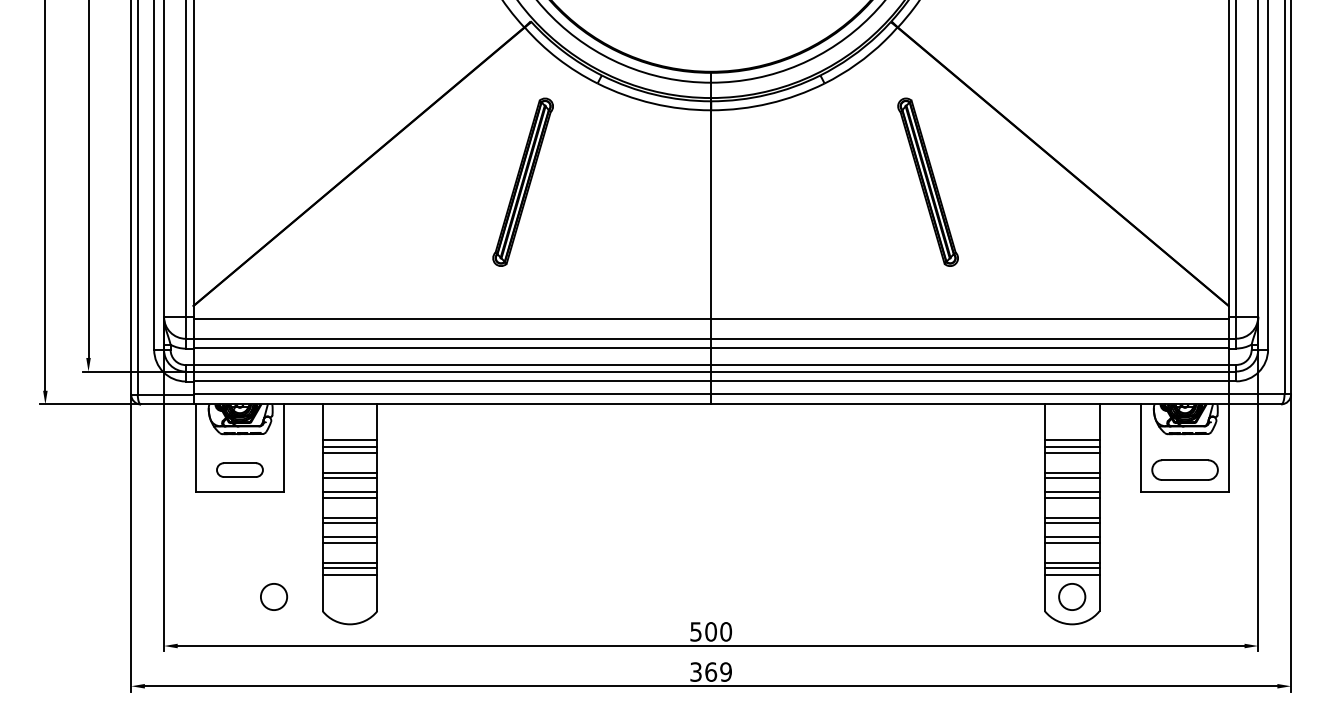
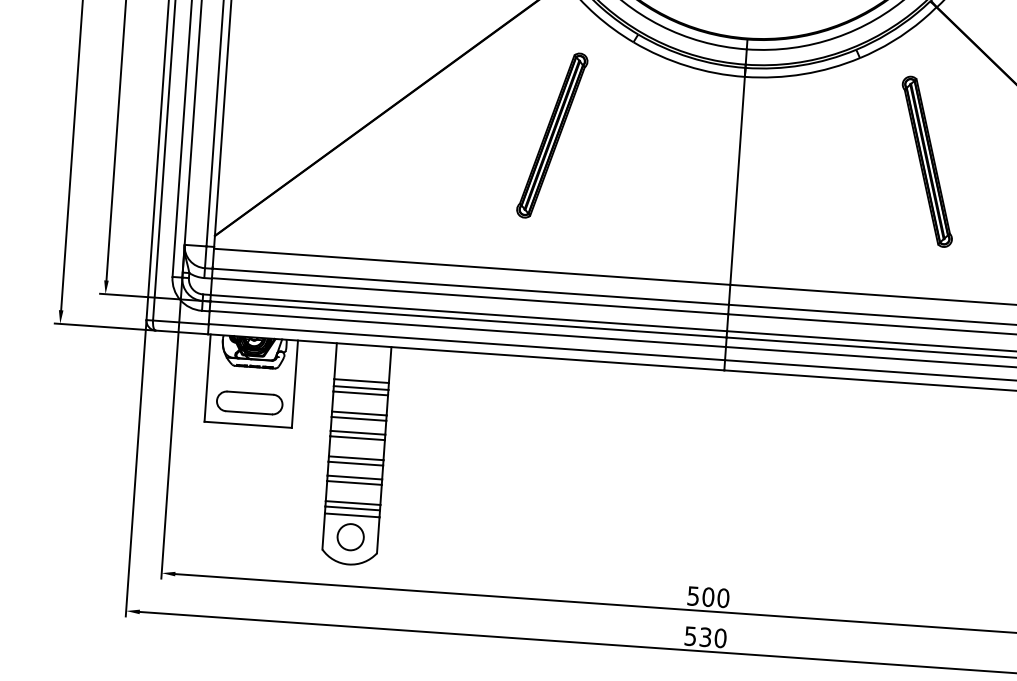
part: (927, 181) -> (926, 160), moved
part: (239, 469) -> (249, 402), size x1.43
circle: (274, 596) -> (351, 536), moved
text: (711, 671) -> (706, 636), 369 -> 530

